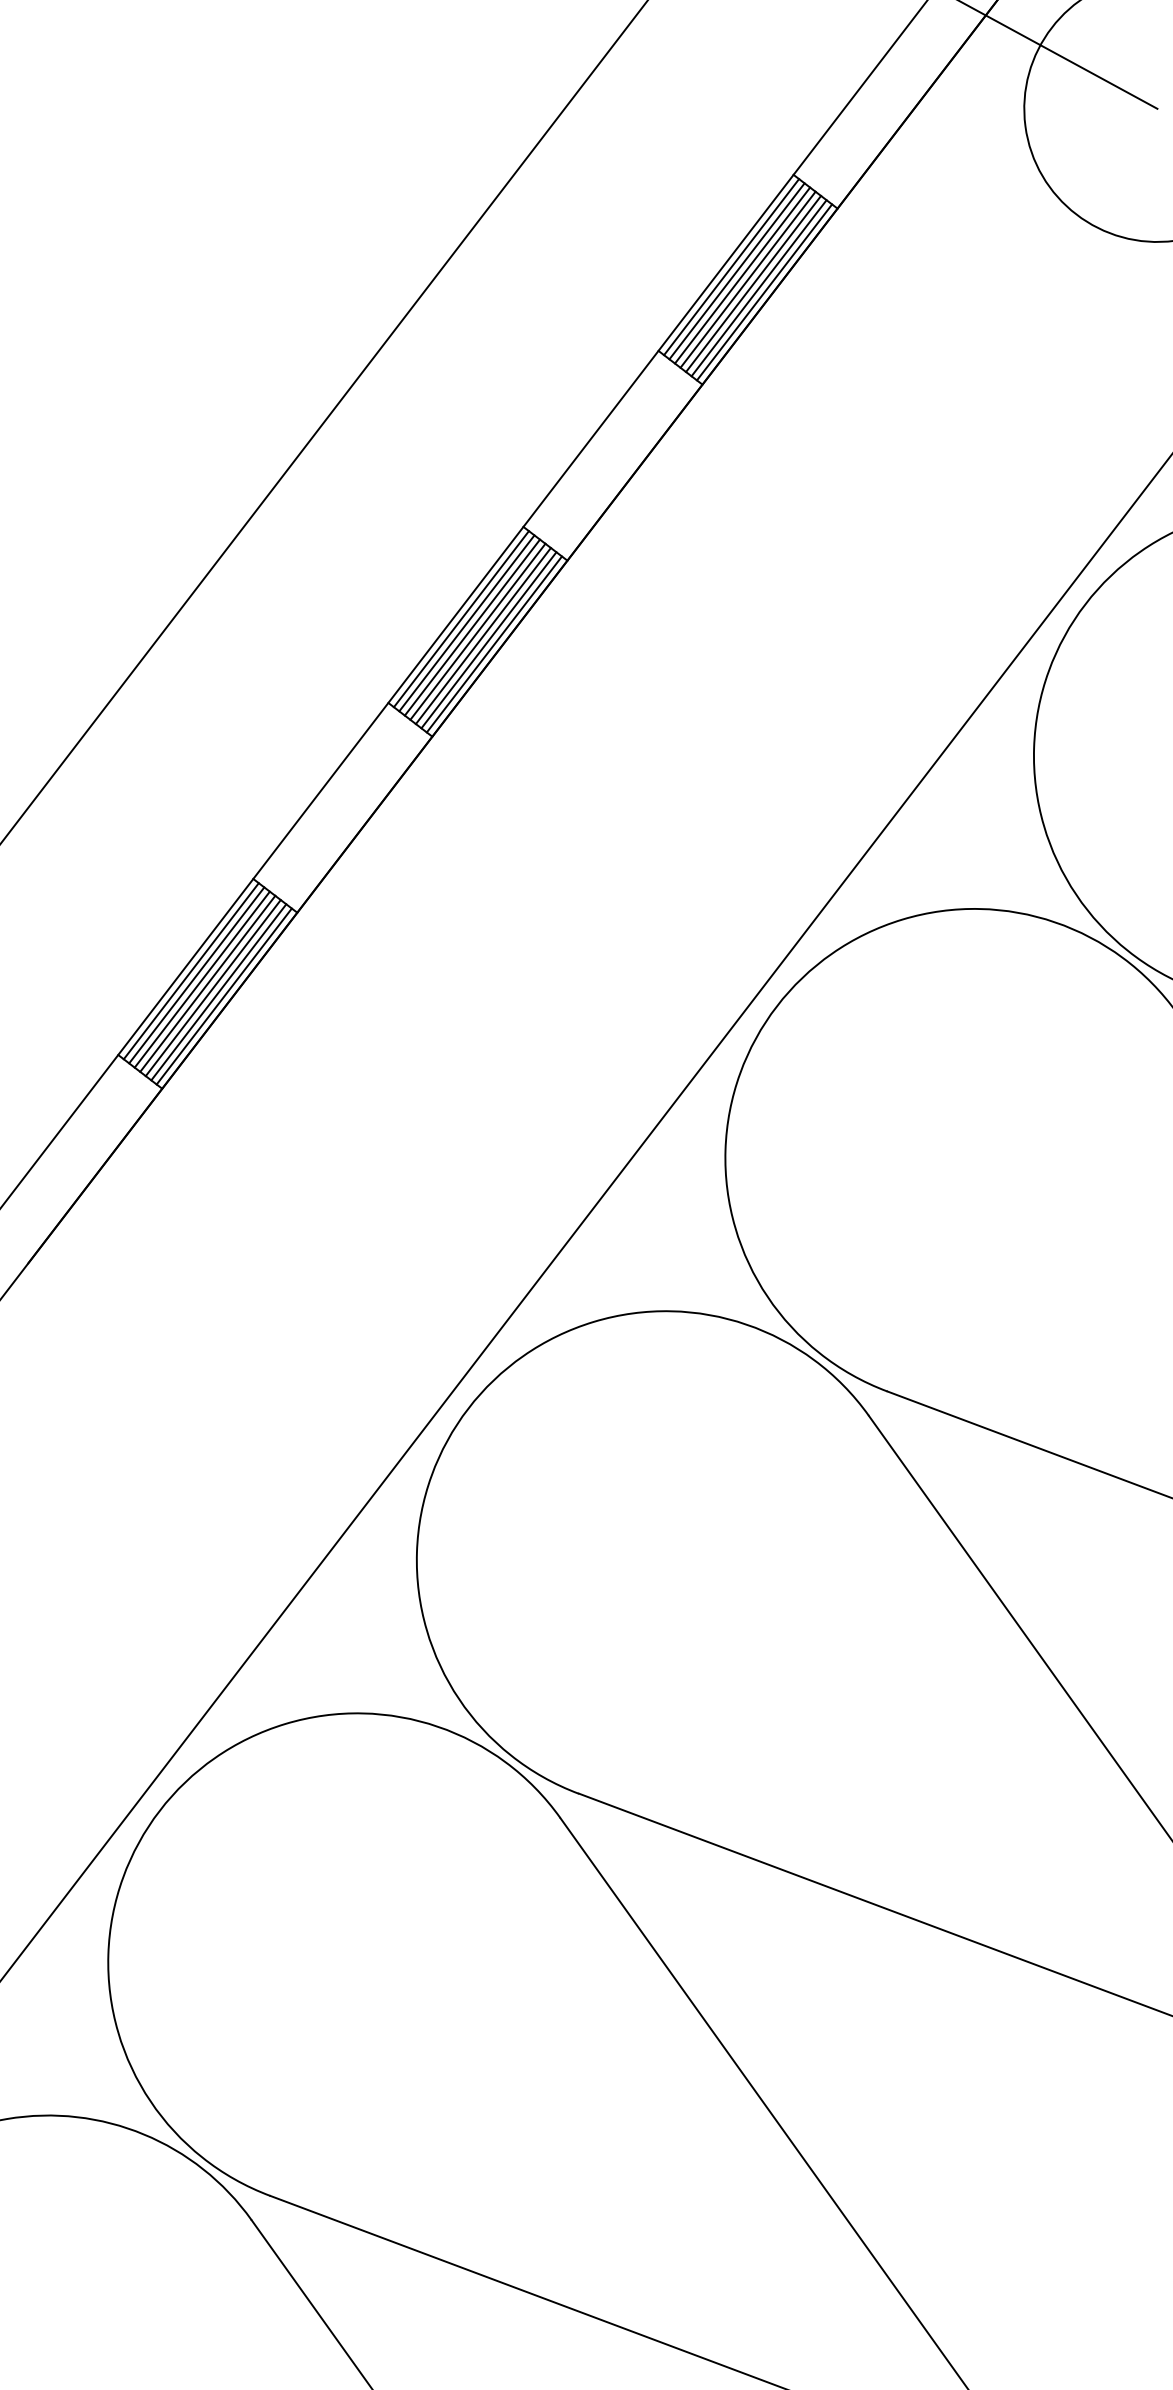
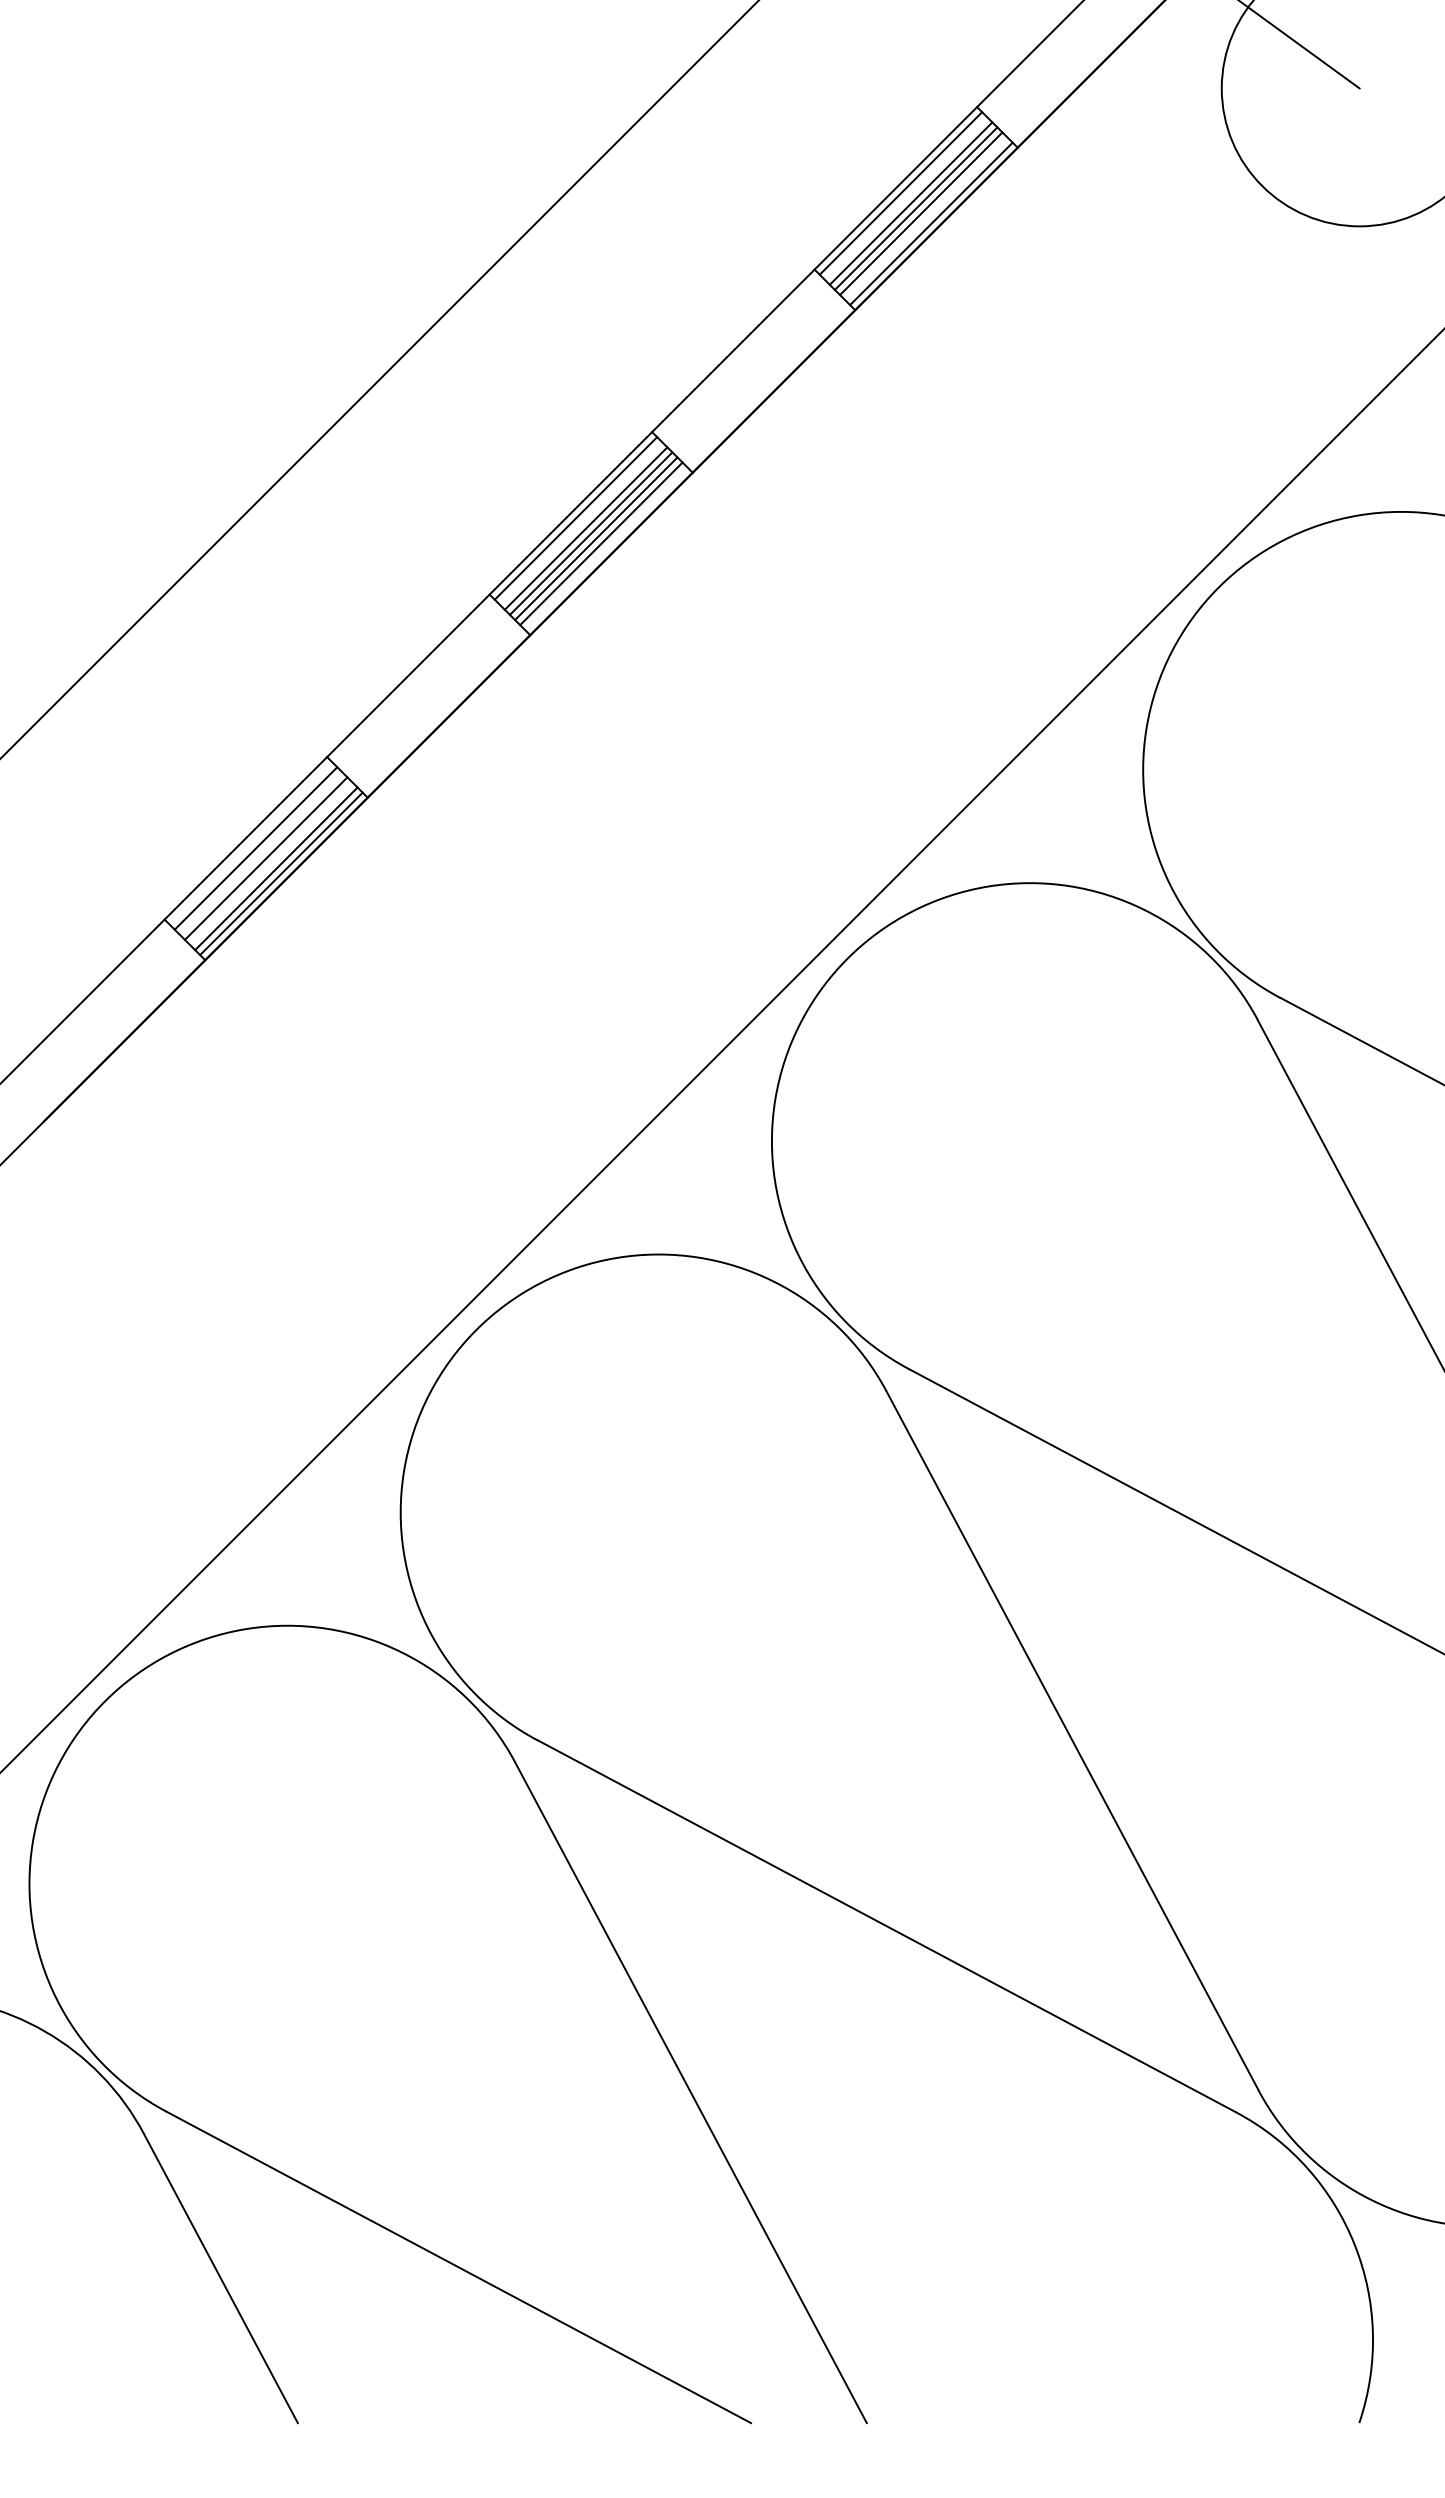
line: (736, 271) -> (905, 198), removed
line: (759, 287) -> (926, 218), removed
line: (466, 623) -> (580, 523), removed
line: (494, 644) -> (606, 548), removed
line: (190, 971) -> (250, 843), removed
line: (201, 979) -> (260, 853), removed
line: (213, 987) -> (271, 863), removed

